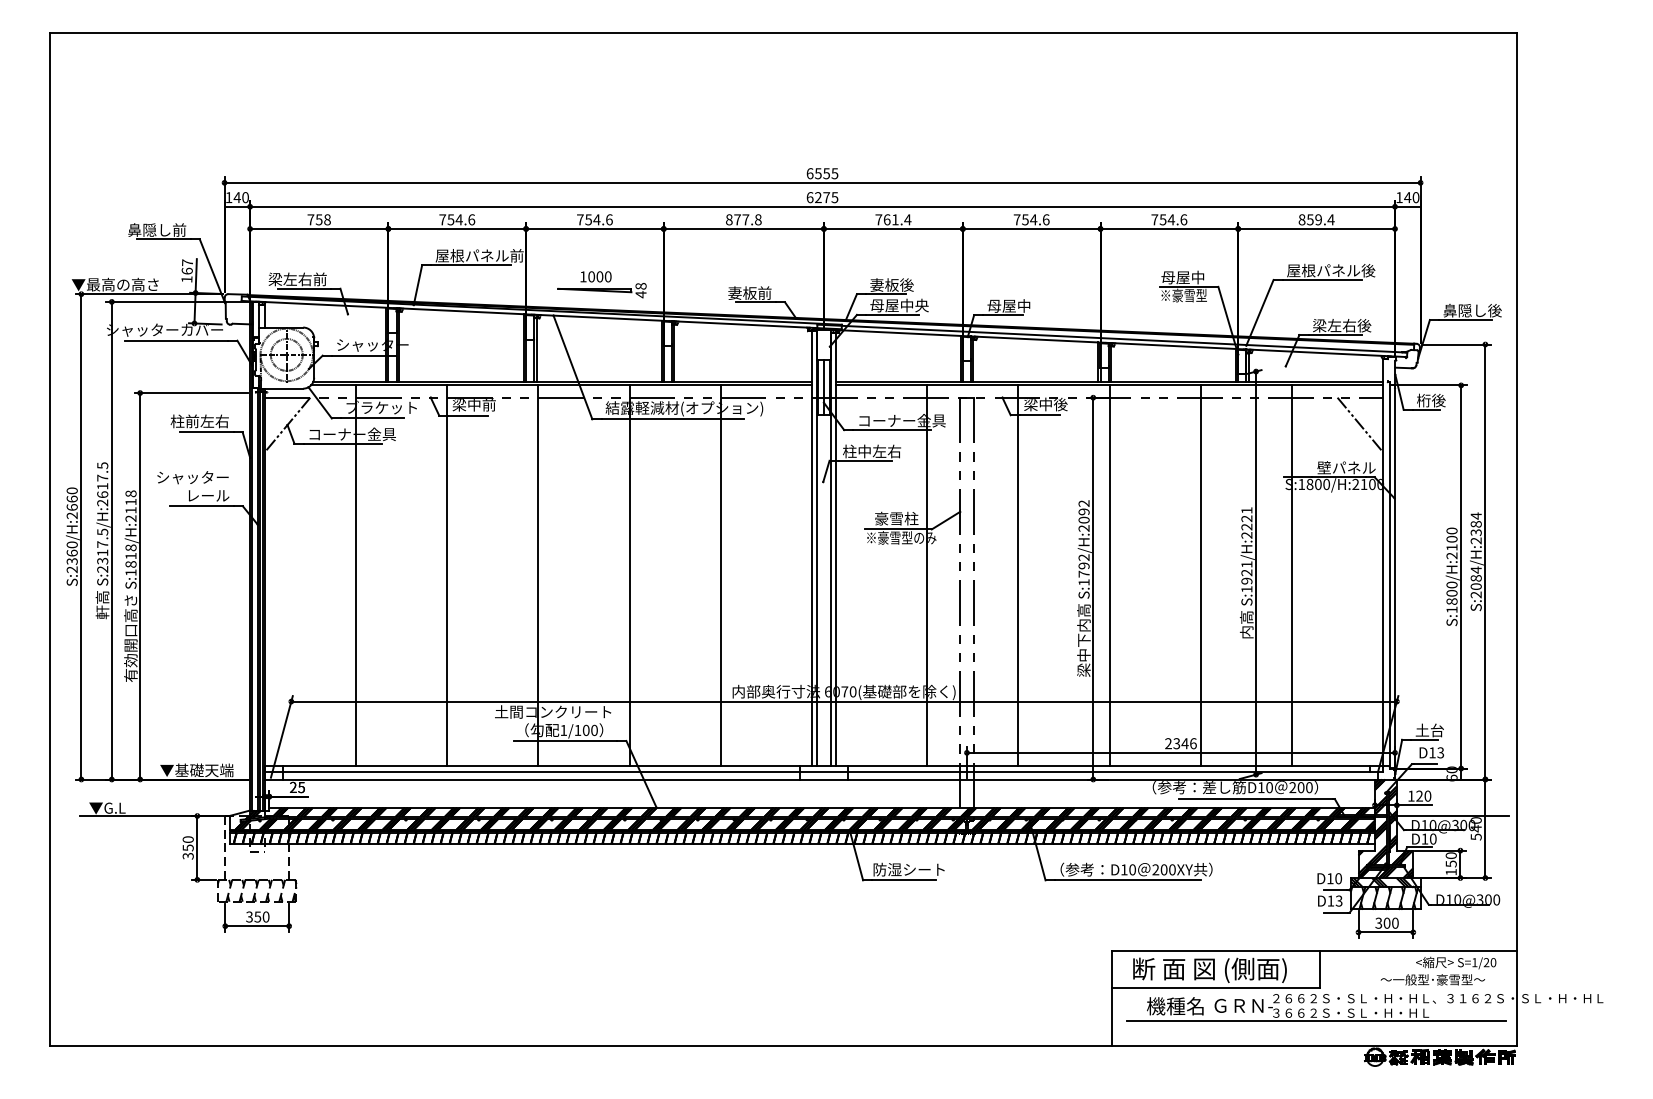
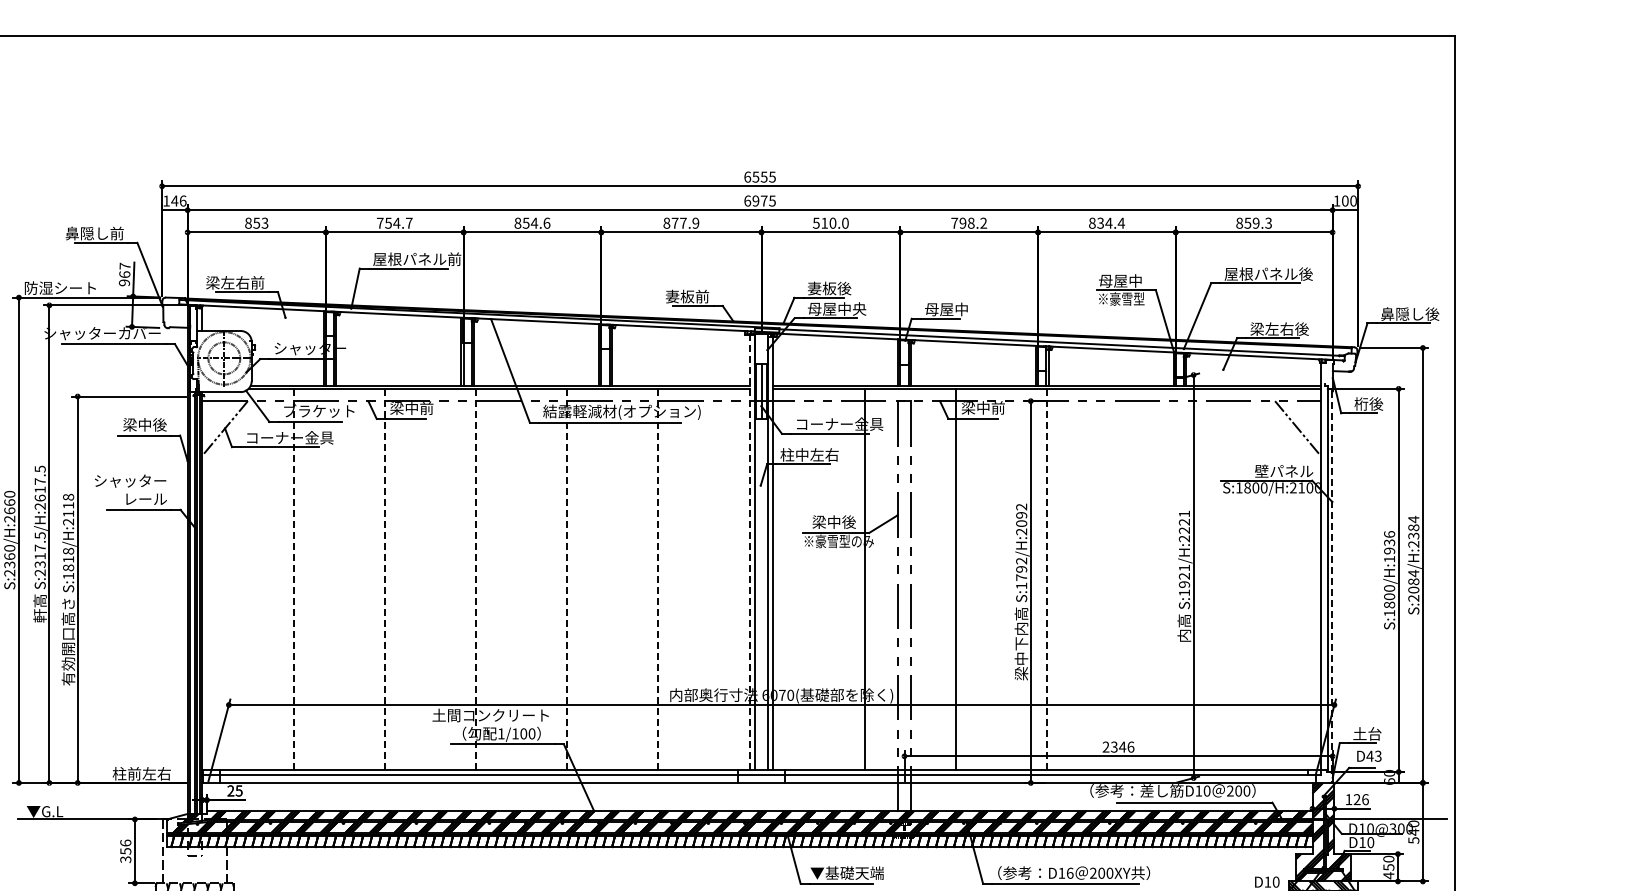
text: (245, 197) -> (183, 200), 140 -> 146
text: (818, 197) -> (756, 200), 6275 -> 6975
text: (1407, 197) -> (1345, 200), 140 -> 100
text: (318, 219) -> (256, 222), 758 -> 853
text: (471, 219) -> (409, 222), 754.6 -> 754.7
text: (580, 219) -> (518, 222), 754.6 -> 854.6
text: (758, 219) -> (696, 222), 877.8 -> 877.9
text: (893, 219) -> (831, 222), 761.4 -> 510.0
text: (1035, 219) -> (973, 222), 754.6 -> 798.2
text: (1169, 219) -> (1107, 222), 754.6 -> 834.4
text: (1330, 219) -> (1268, 222), 859.4 -> 859.3
text: (186, 279) -> (124, 282), 167 -> 967
text: (114, 284) -> (52, 287), ▼最高の高さ -> 防湿シート
part: (601, 284) -> (539, 287), removed
text: (1060, 404) -> (998, 407), 梁中後 -> 梁中前
text: (199, 421) -> (137, 424), 柱前左右 -> 梁中後
text: (896, 518) -> (834, 521), 豪雪柱 -> 梁中後
text: (1451, 543) -> (1389, 546), S:1800/H:2100 -> S:1800/H:1936
line: (812, 548) -> (750, 551), solid -> dashed
line: (355, 575) -> (293, 578), solid -> dashed
line: (447, 575) -> (385, 578), solid -> dashed
line: (538, 575) -> (476, 578), solid -> dashed
line: (629, 575) -> (567, 578), solid -> dashed
line: (720, 575) -> (658, 578), solid -> dashed
line: (1109, 575) -> (1047, 578), solid -> dashed
line: (1200, 575) -> (1138, 578), removed
line: (1291, 575) -> (1229, 578), removed
line: (1394, 576) -> (1332, 579), solid -> dashed
text: (1432, 752) -> (1370, 755), D13 -> D43
text: (196, 770) -> (134, 773), ▼基礎天端 -> 柱前左右
text: (1427, 795) -> (1365, 798), 120 -> 126
text: (187, 839) -> (125, 842), 350 -> 356
text: (909, 869) -> (847, 872), 防湿シート -> ▼基礎天端
text: (1132, 869) -> (1070, 872), D10 -> D16
text: (1450, 871) -> (1388, 874), 150 -> 450

